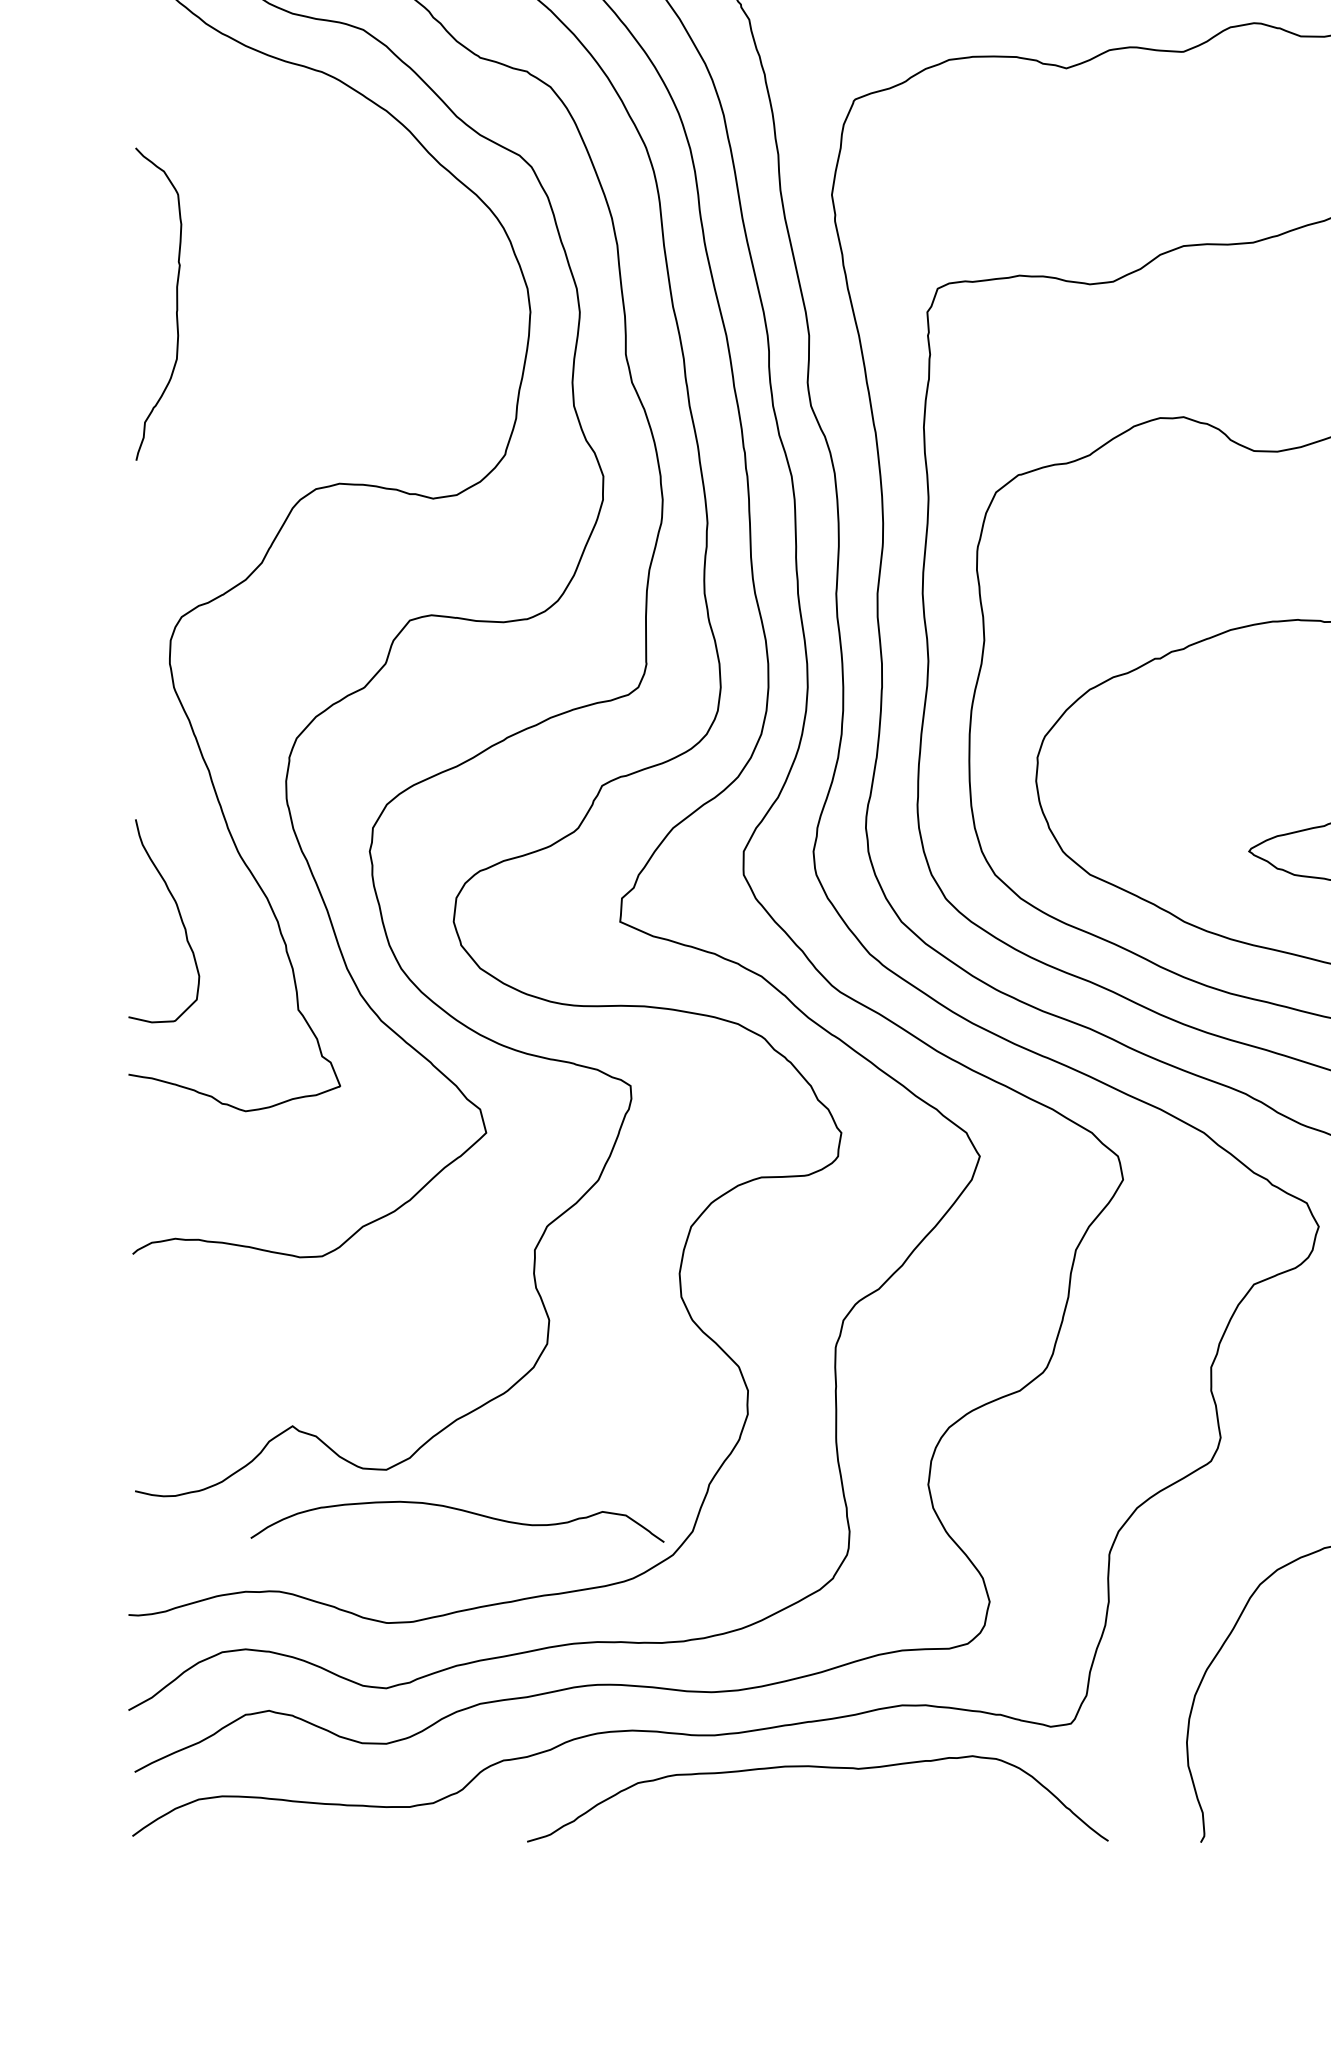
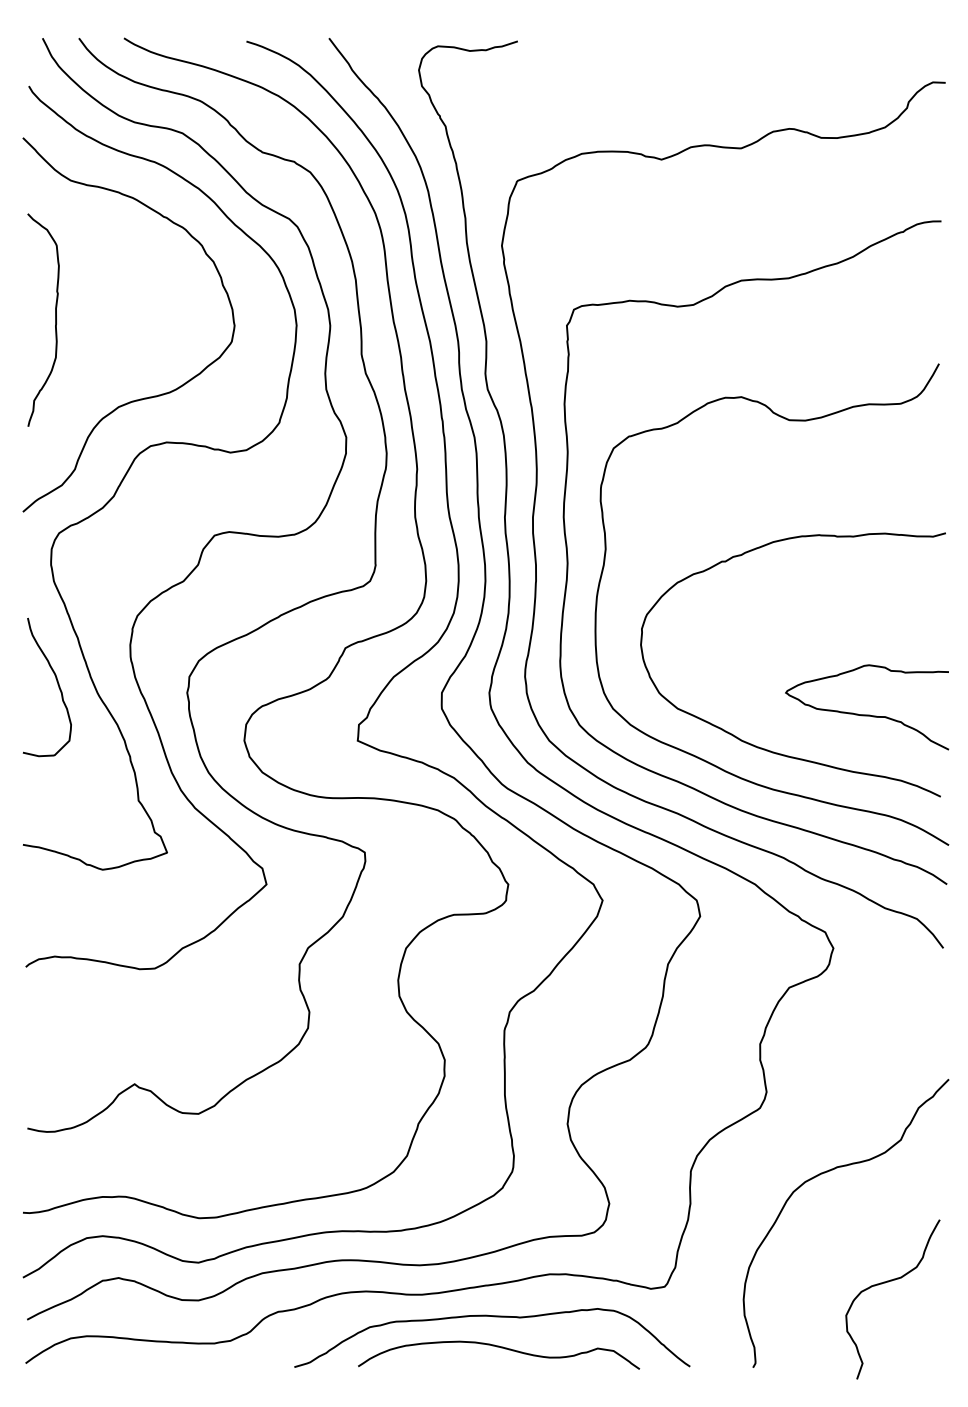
curve: (307, 417) -> (144, 397), added
curve: (179, 917) -> (57, 684), moved
curve: (461, 1511) -> (501, 1348), moved

